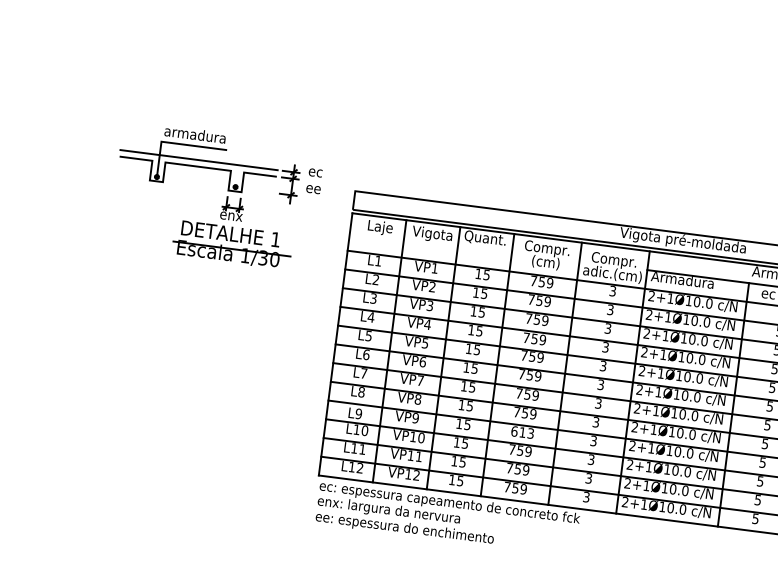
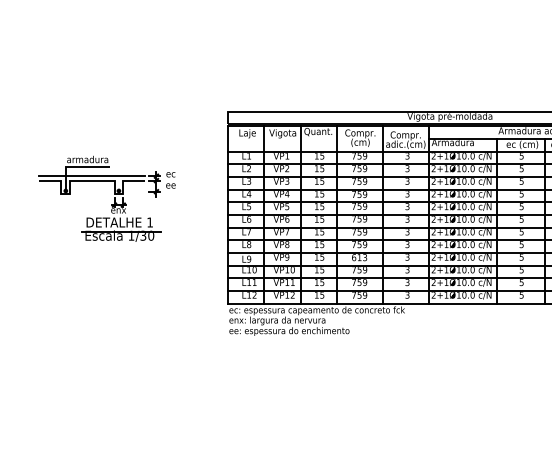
part: (222, 205) -> (111, 204), moved

